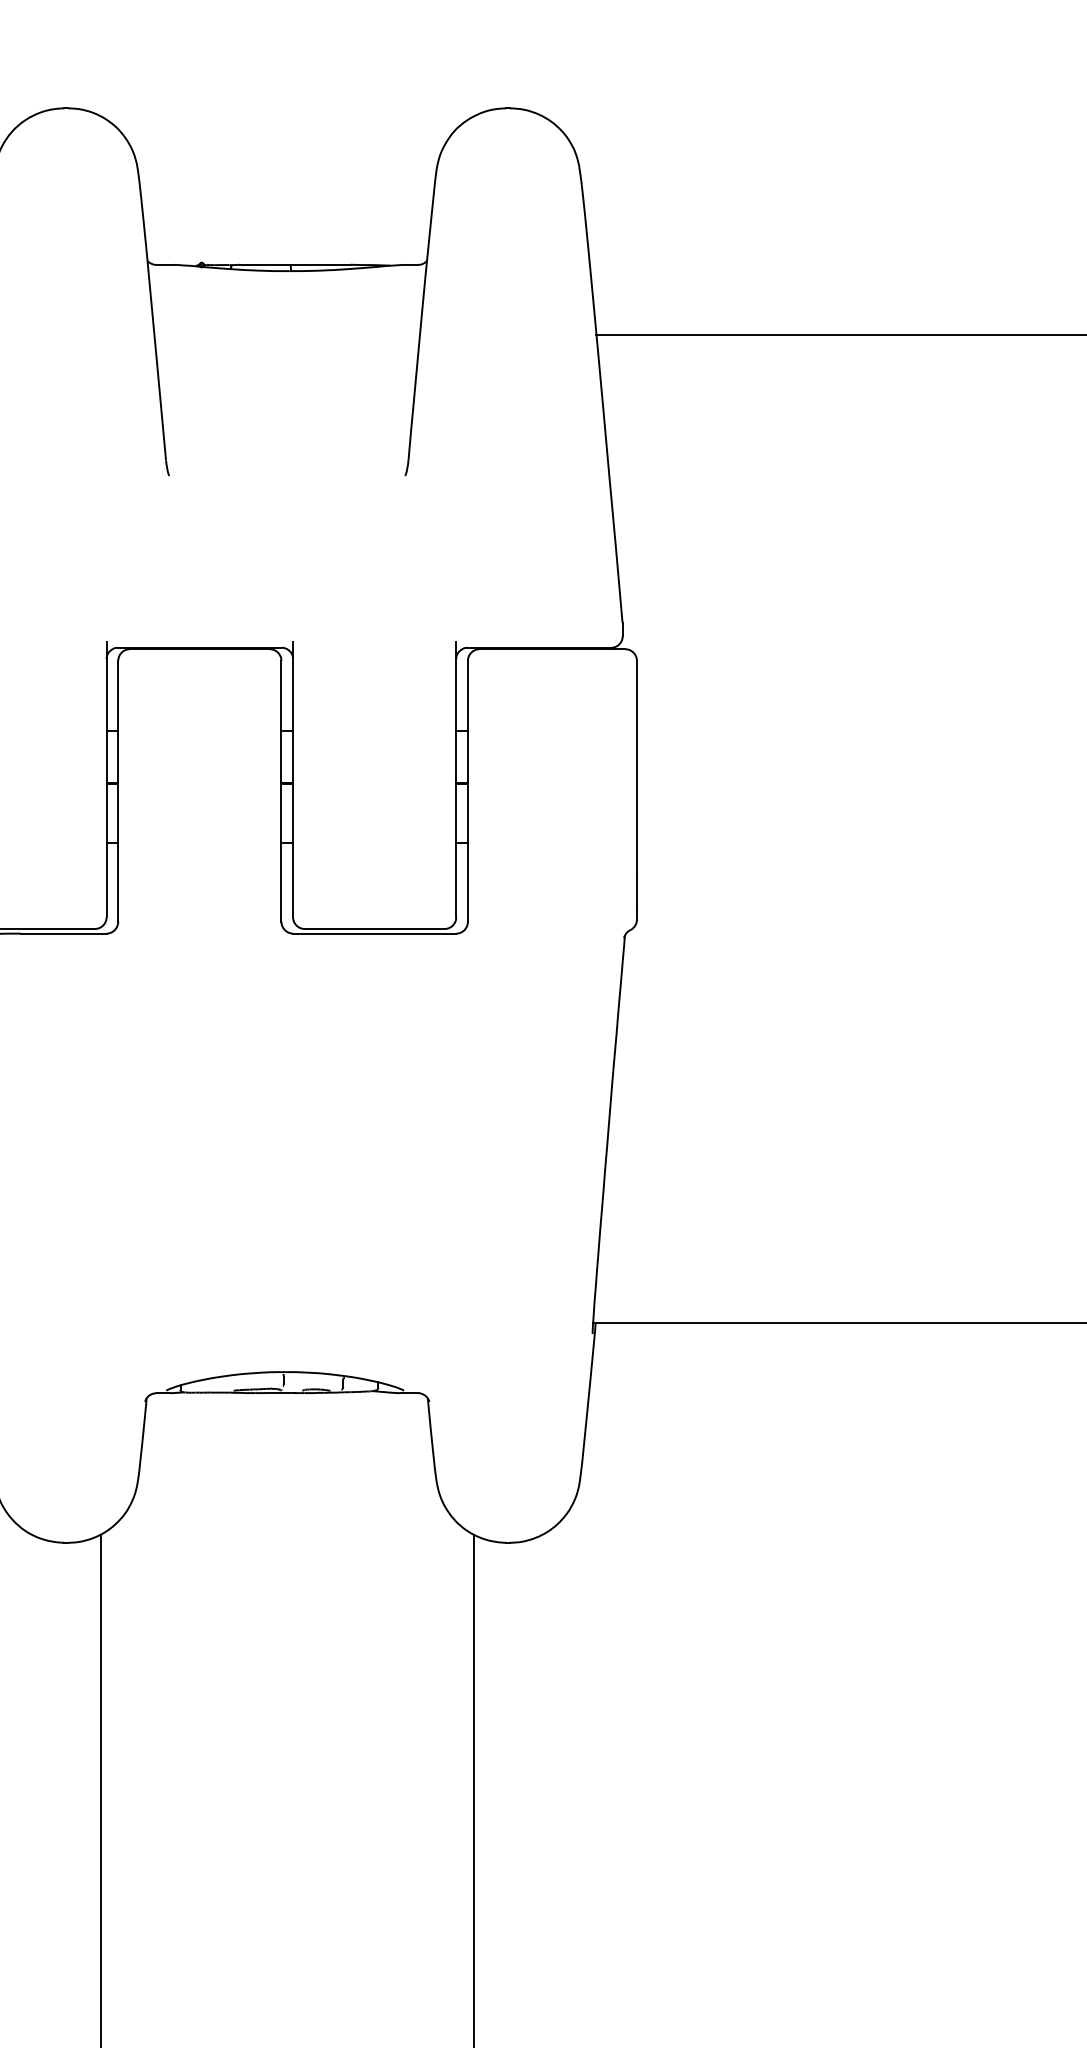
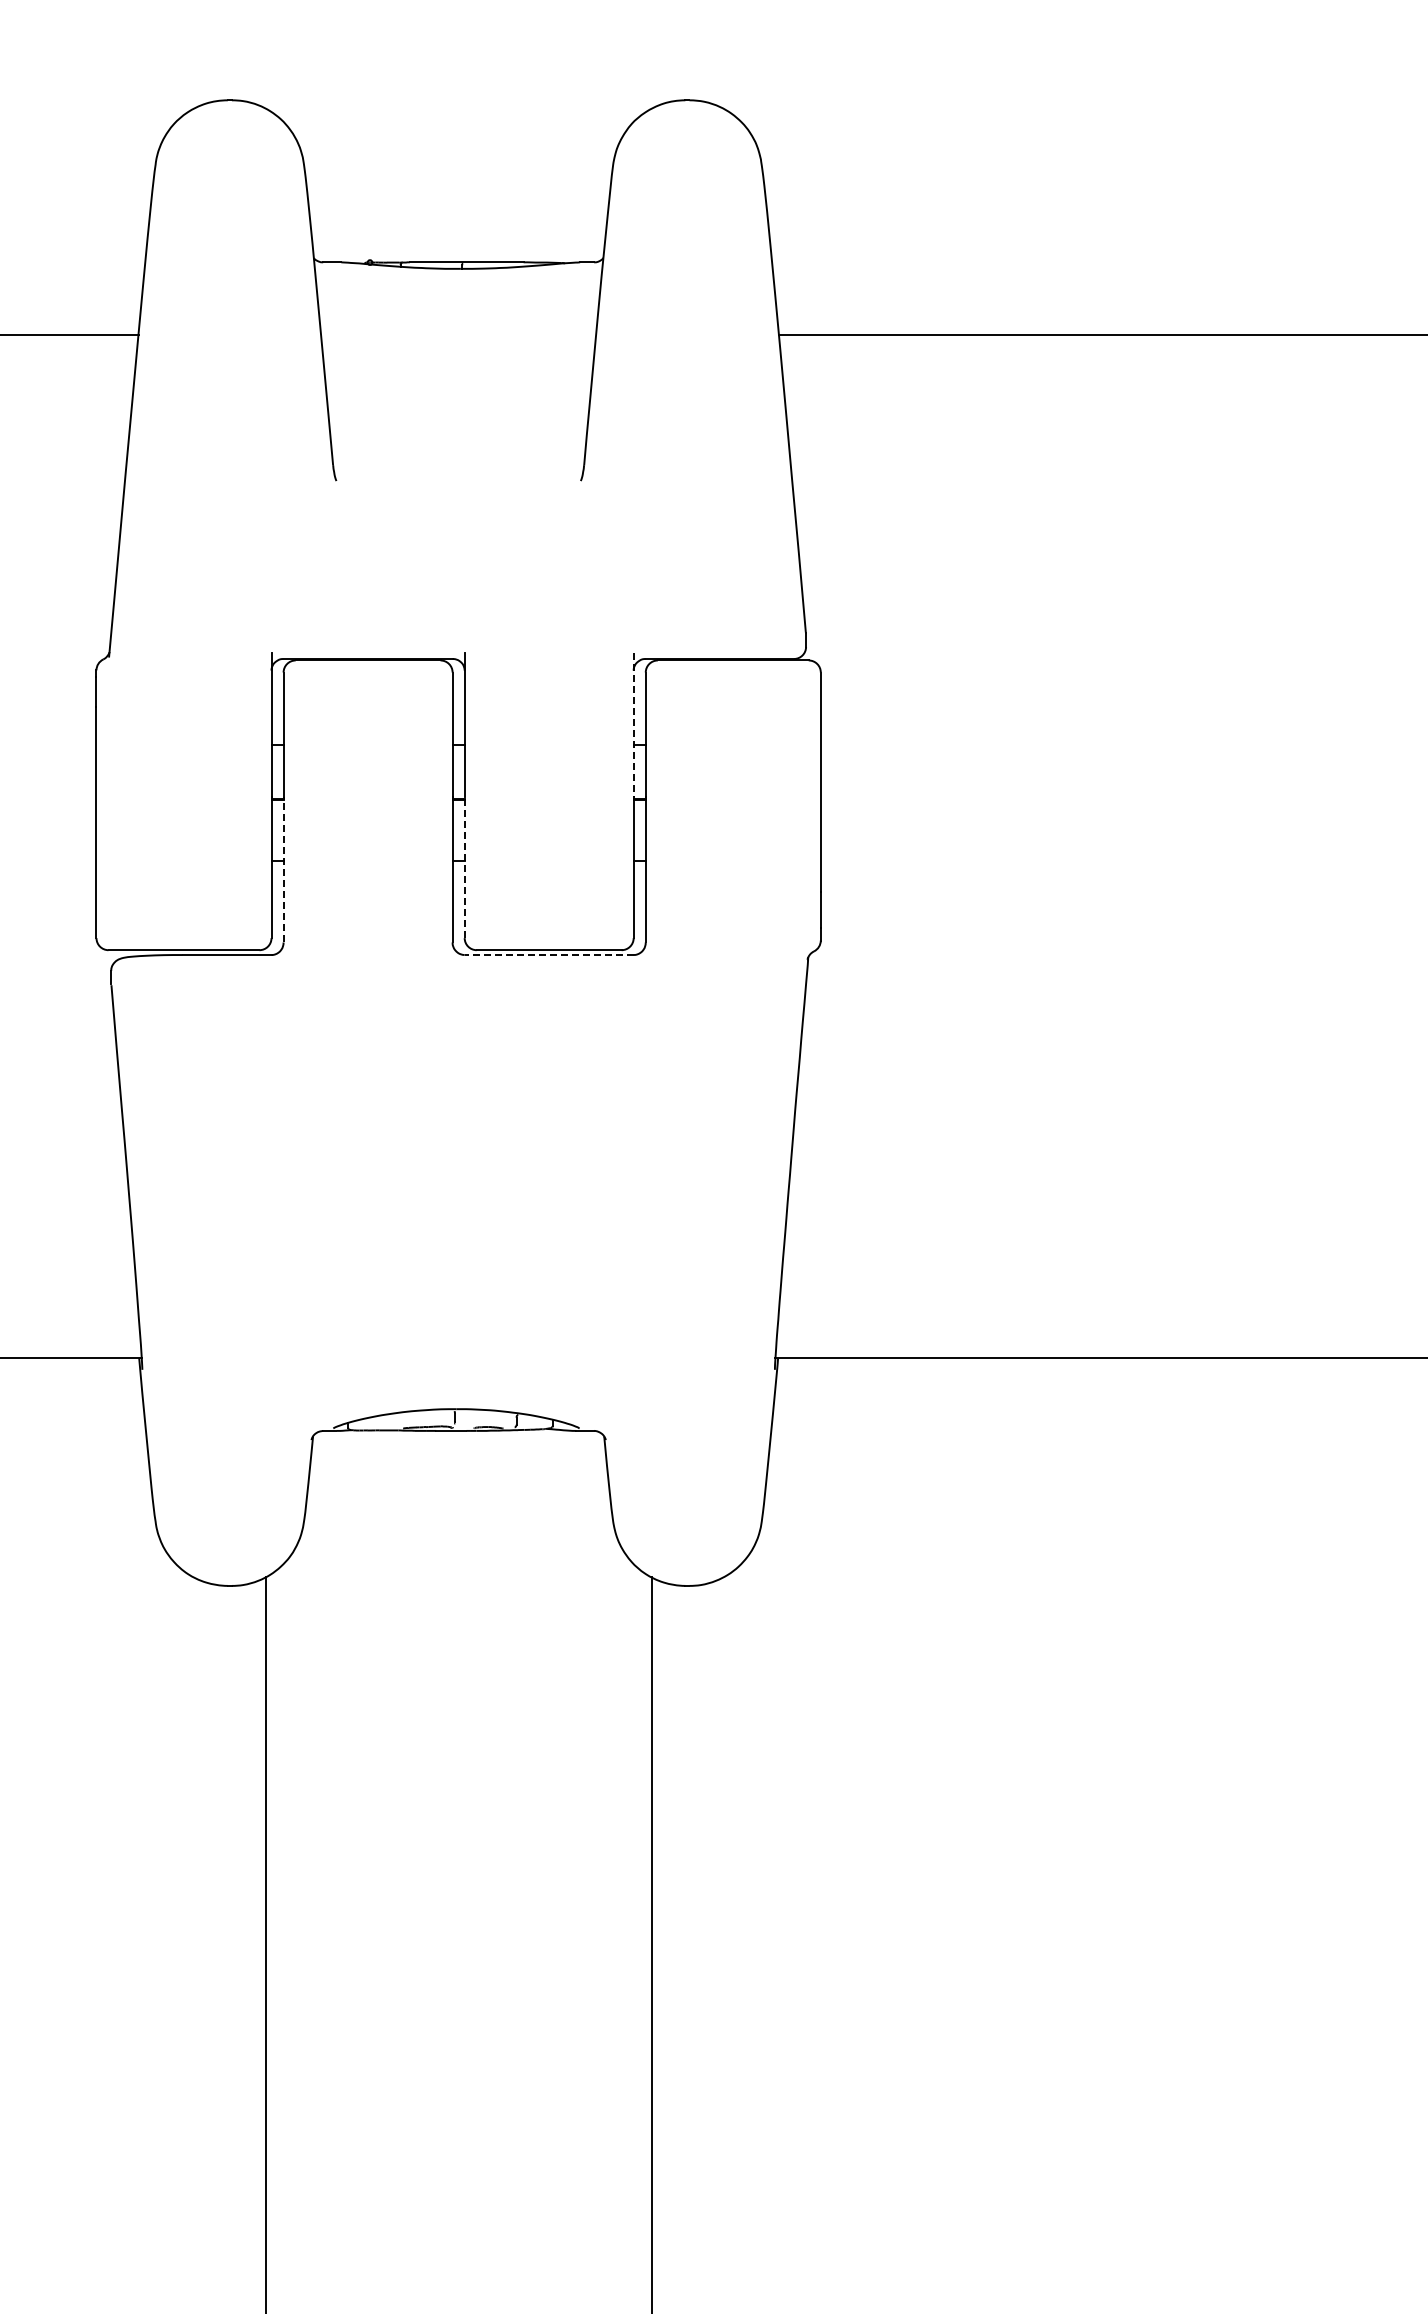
line: (456, 712) -> (633, 725), solid -> dashed
line: (292, 849) -> (464, 867), solid -> dashed
line: (118, 851) -> (283, 869), solid -> dashed
line: (374, 934) -> (549, 955), solid -> dashed

